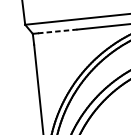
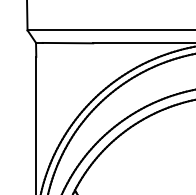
line: (58, 31) -> (68, 43), dashed -> solid

